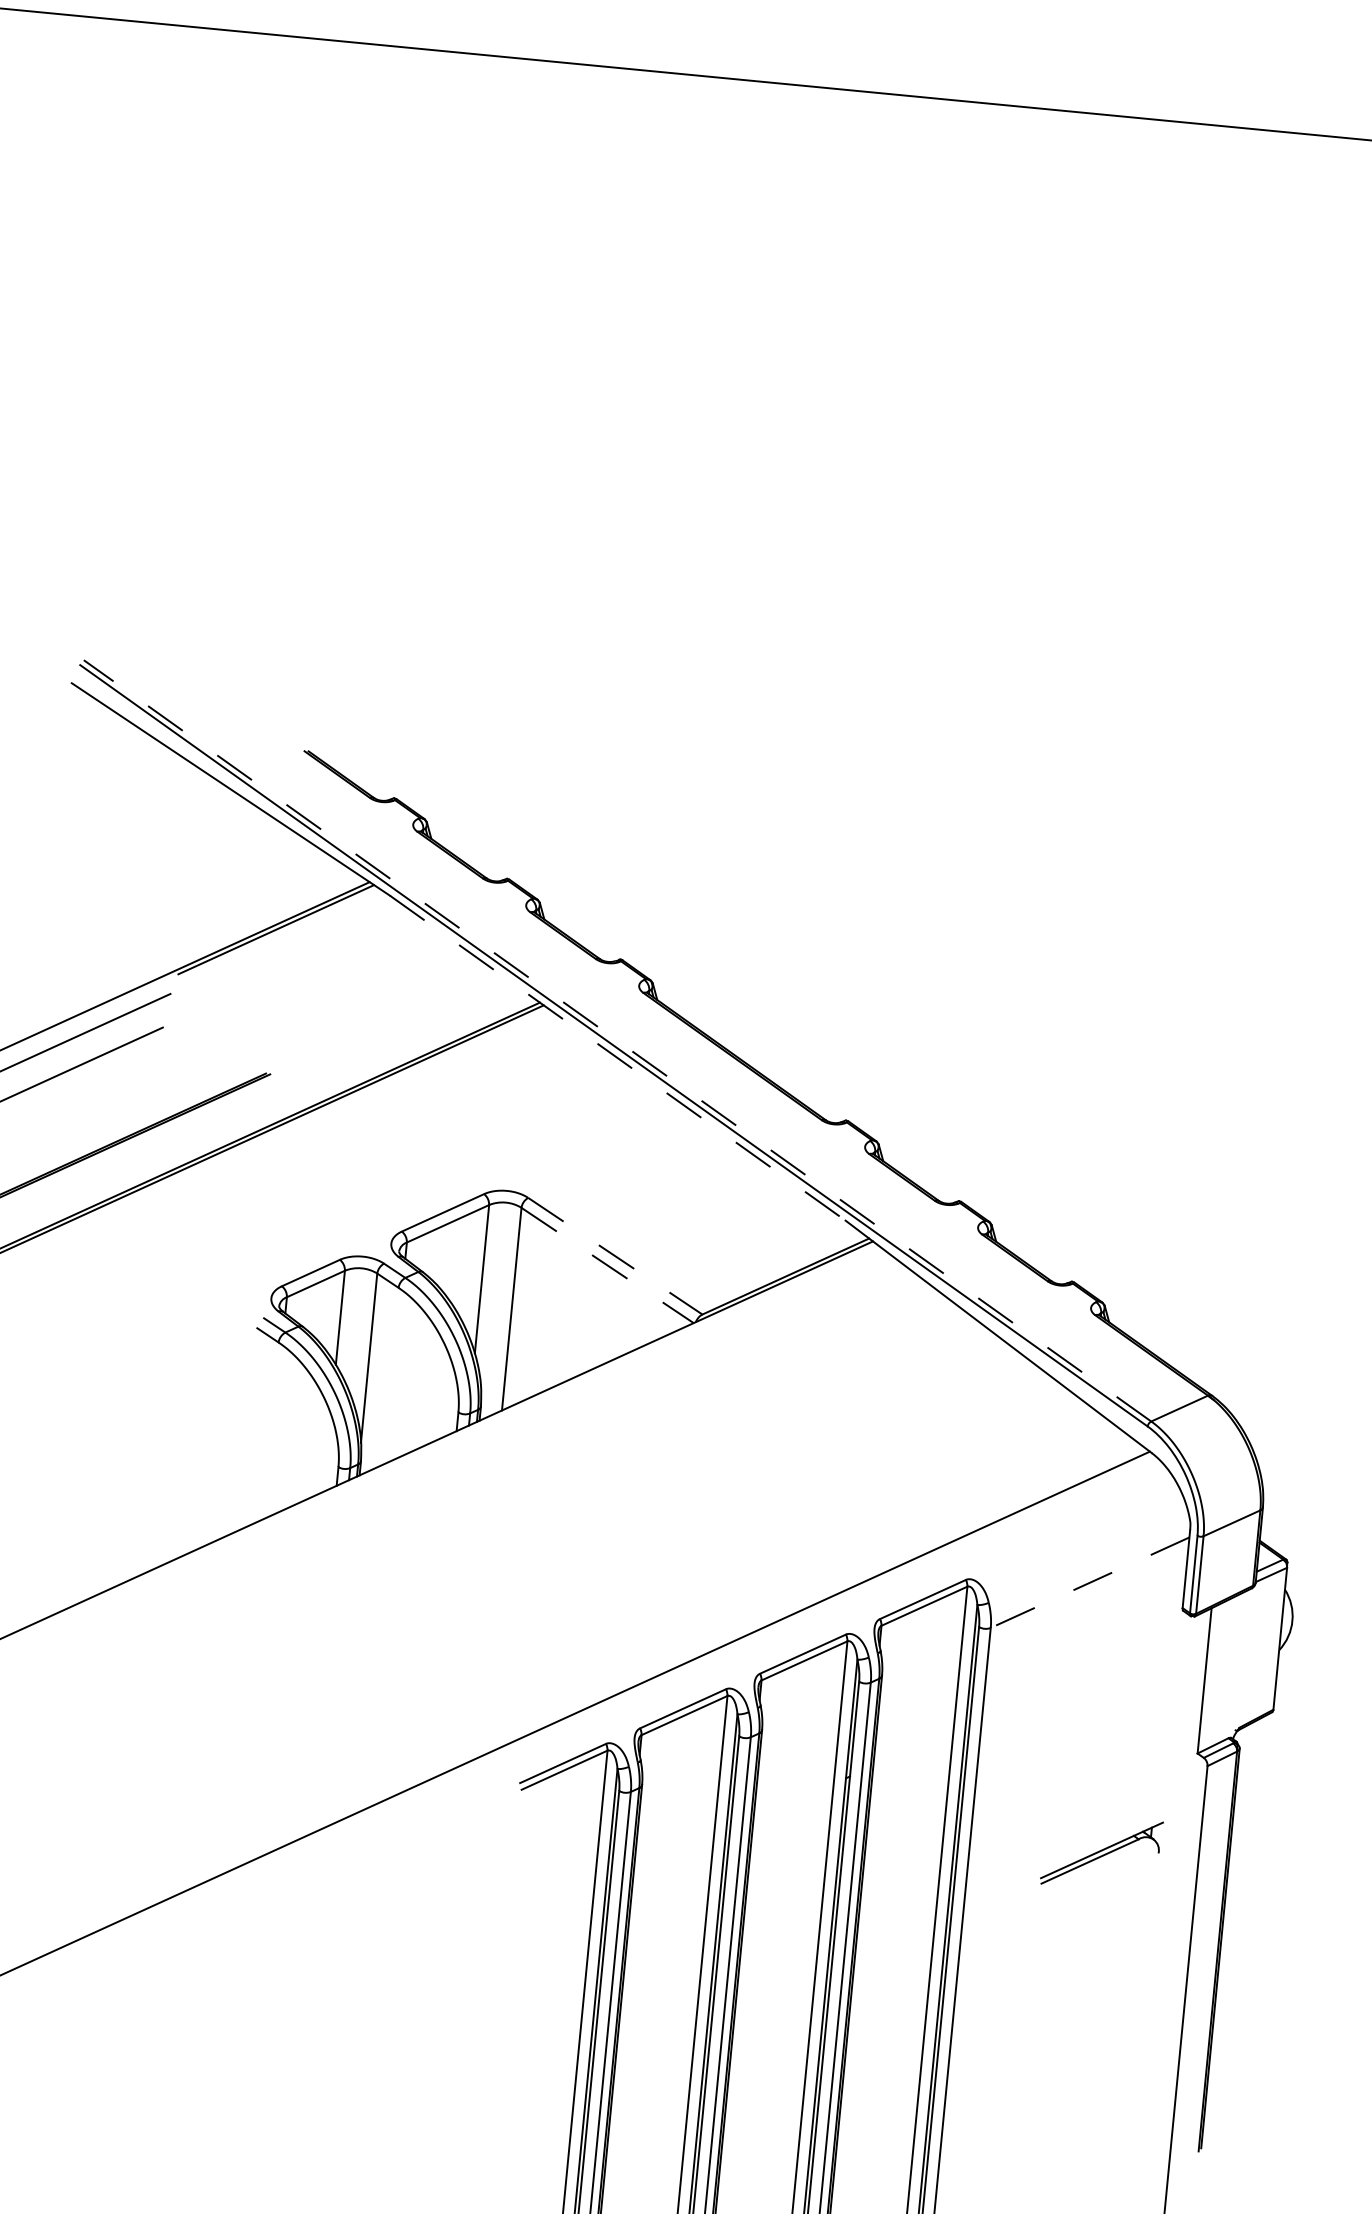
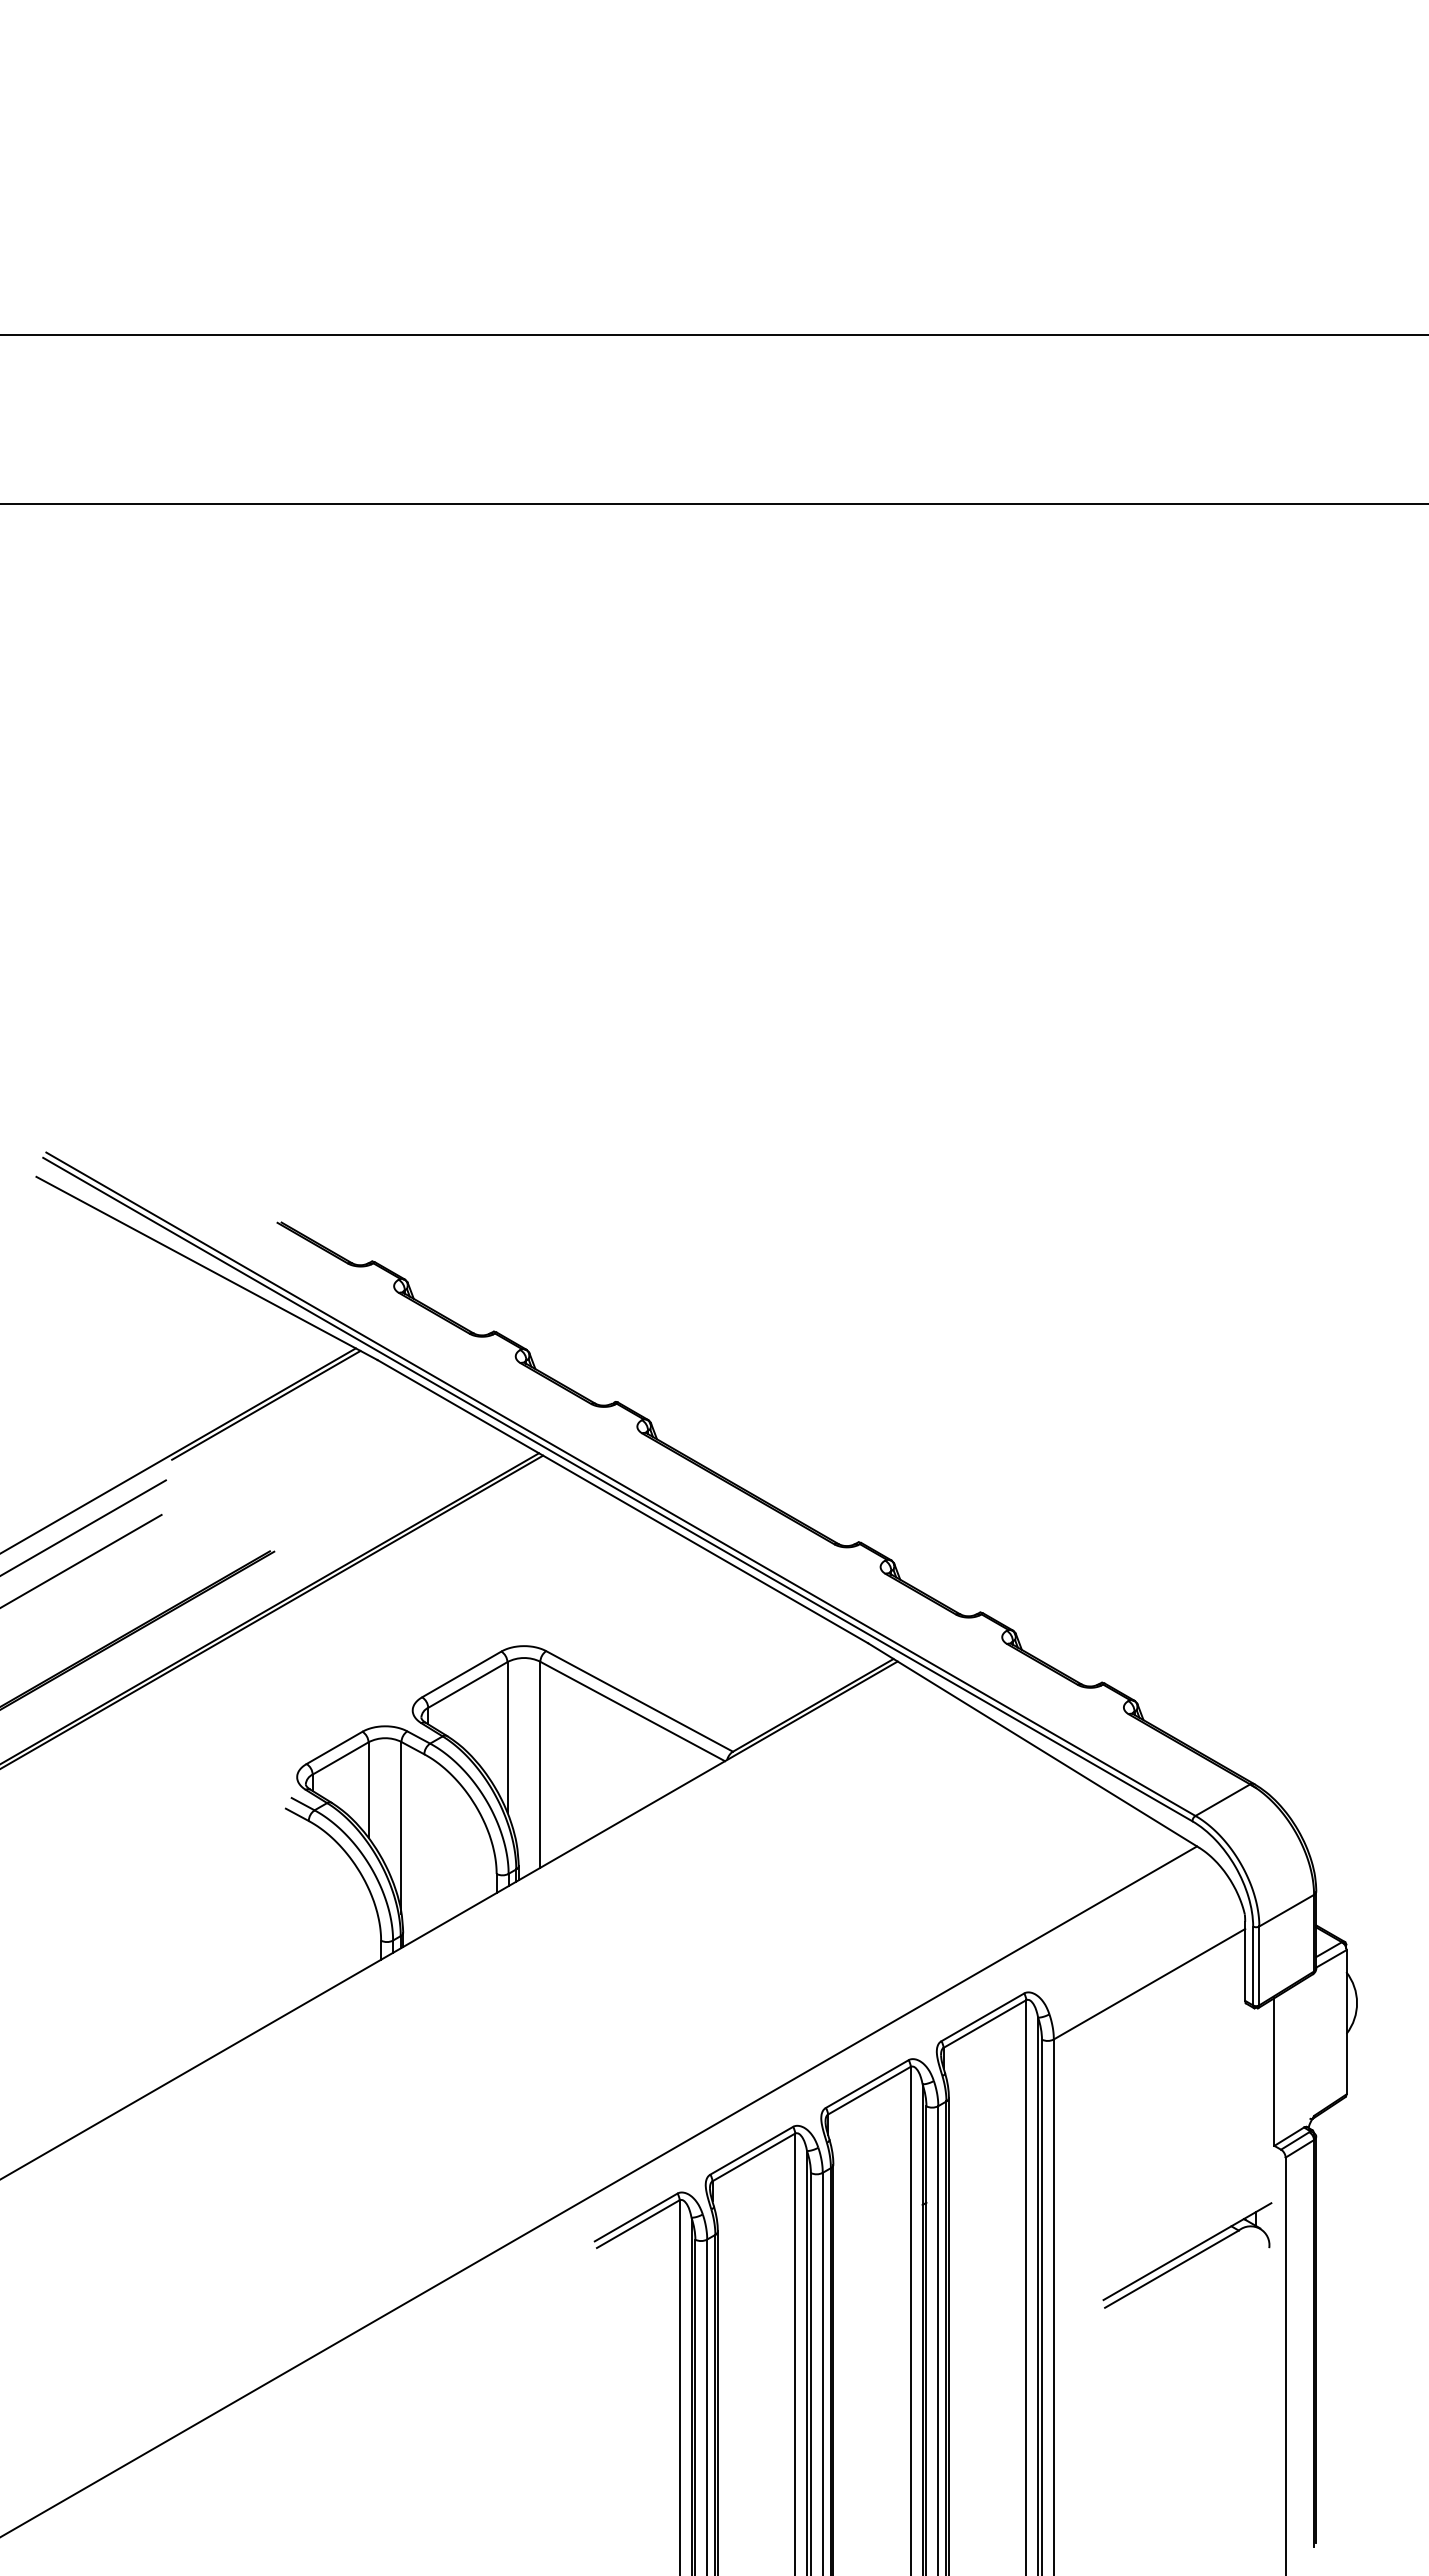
line: (617, 1041) -> (620, 1484), dashed -> solid
line: (618, 1058) -> (623, 1501), dashed -> solid
line: (616, 1256) -> (640, 1701), dashed -> solid
line: (607, 1265) -> (632, 1711), dashed -> solid
line: (1090, 1582) -> (1149, 1984), dashed -> solid
part: (1101, 1853) -> (1187, 2255), size x1.43

